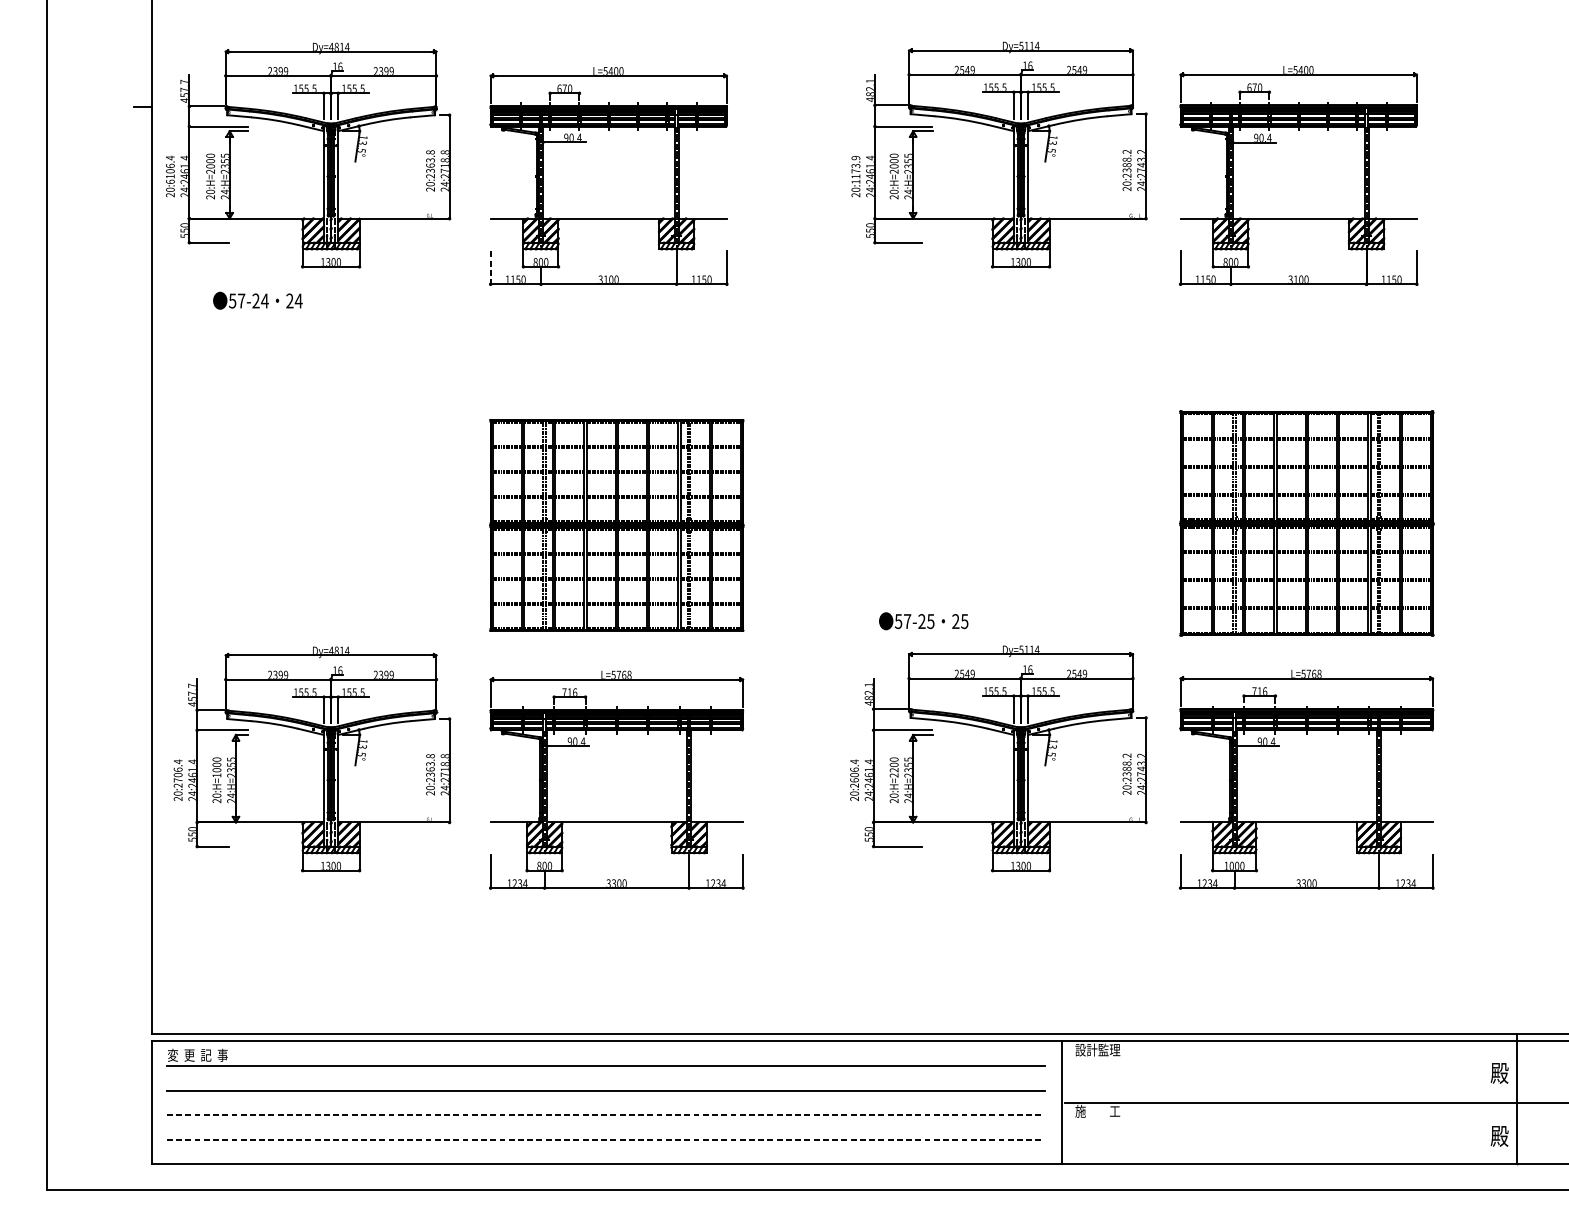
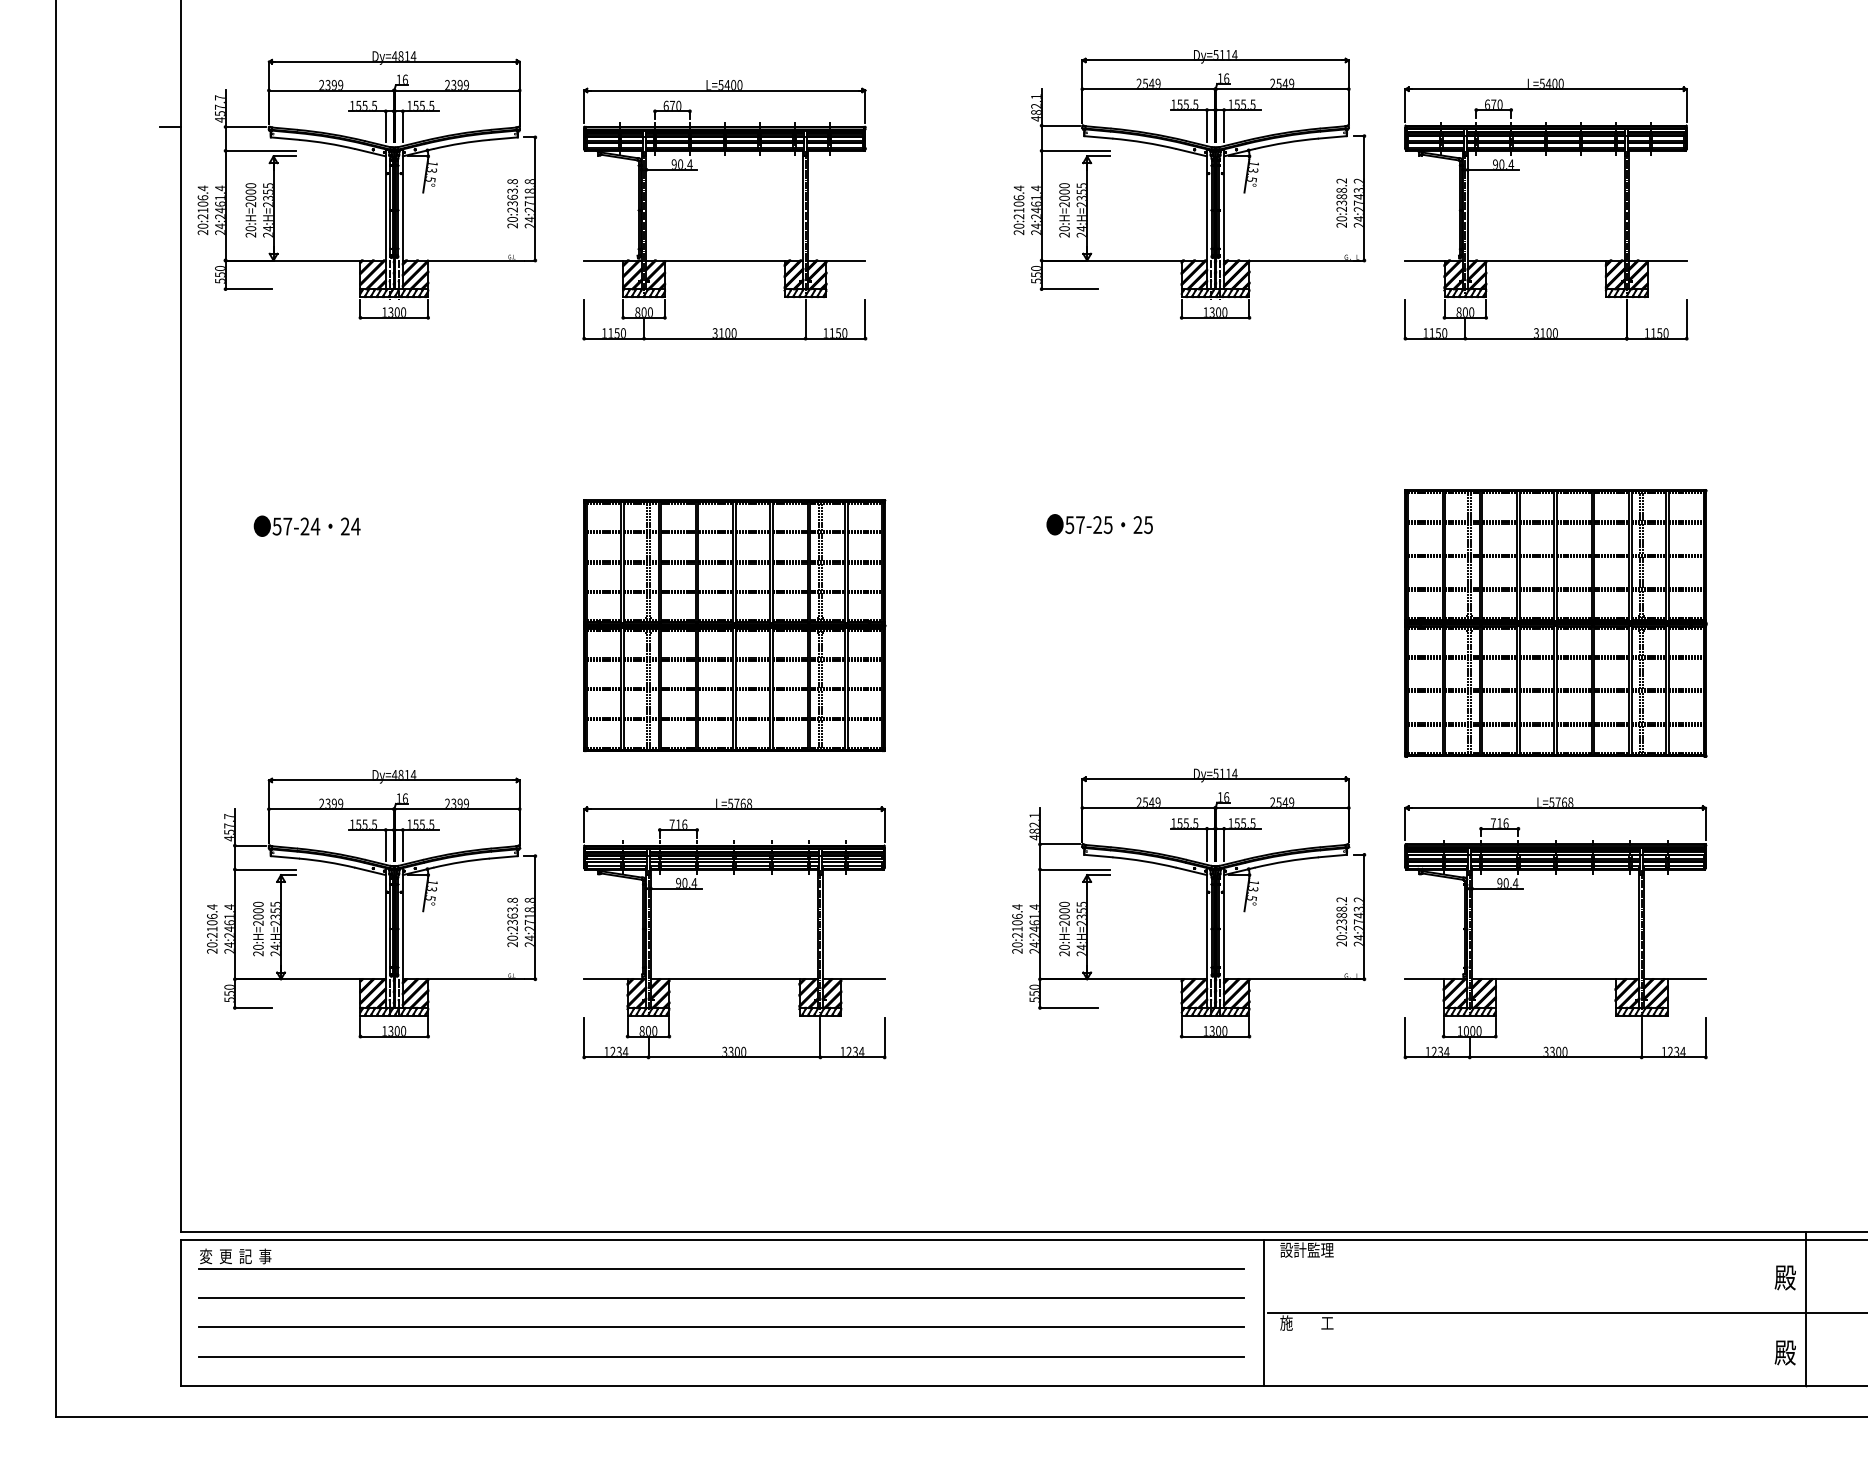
text: (855, 169) -> (1018, 202), 20:1173.9 -> 20:2106.4
text: (169, 181) -> (202, 216), 20:6106.4 -> 20:2106.4
line: (490, 268) -> (584, 319), dashed -> solid
text: (257, 300) -> (306, 525), moved
text: (923, 621) -> (1099, 524), moved
text: (894, 769) -> (1064, 916), 20:H=2200 -> 20:H=2000
text: (217, 774) -> (258, 922), 20:H=1000 -> 20:H=2000
text: (178, 779) -> (212, 928), 20:2706.4 -> 20:2106.4
text: (854, 779) -> (1017, 928), 20:2606.4 -> 20:2106.4
line: (605, 1115) -> (721, 1327), dashed -> solid
line: (605, 1139) -> (721, 1356), dashed -> solid

